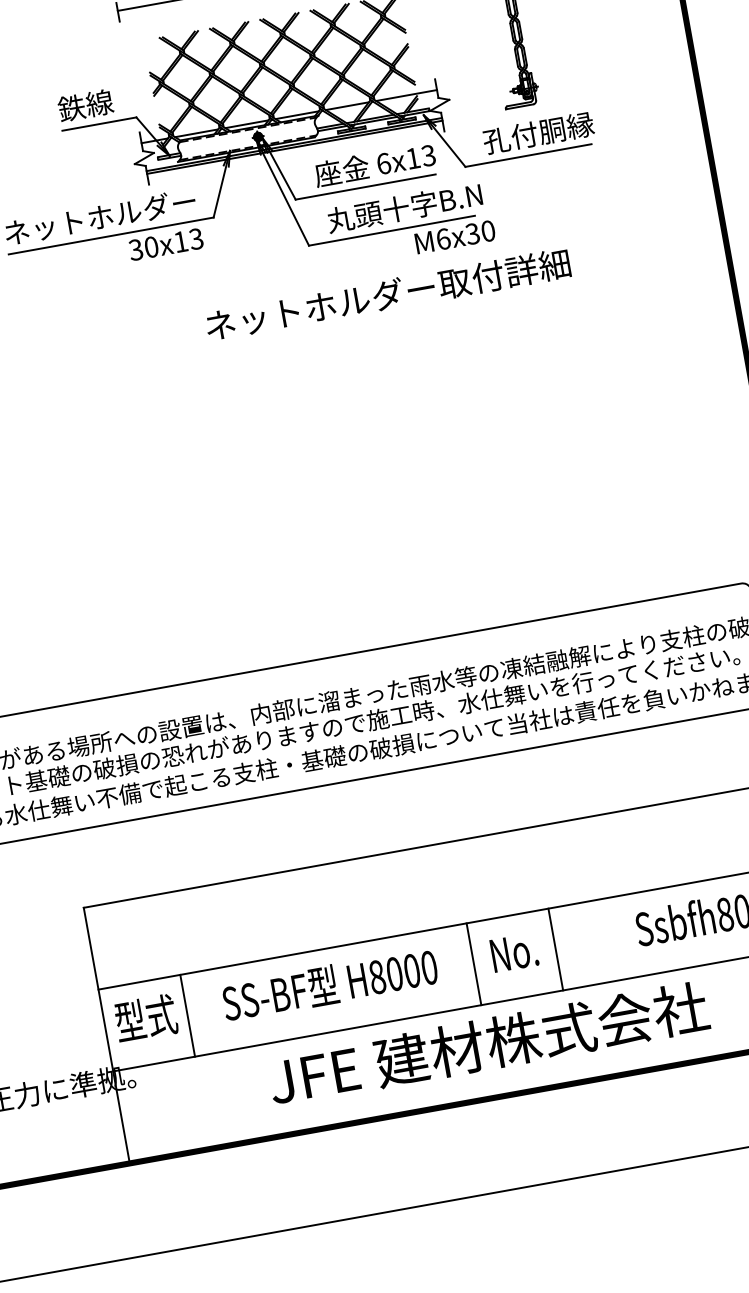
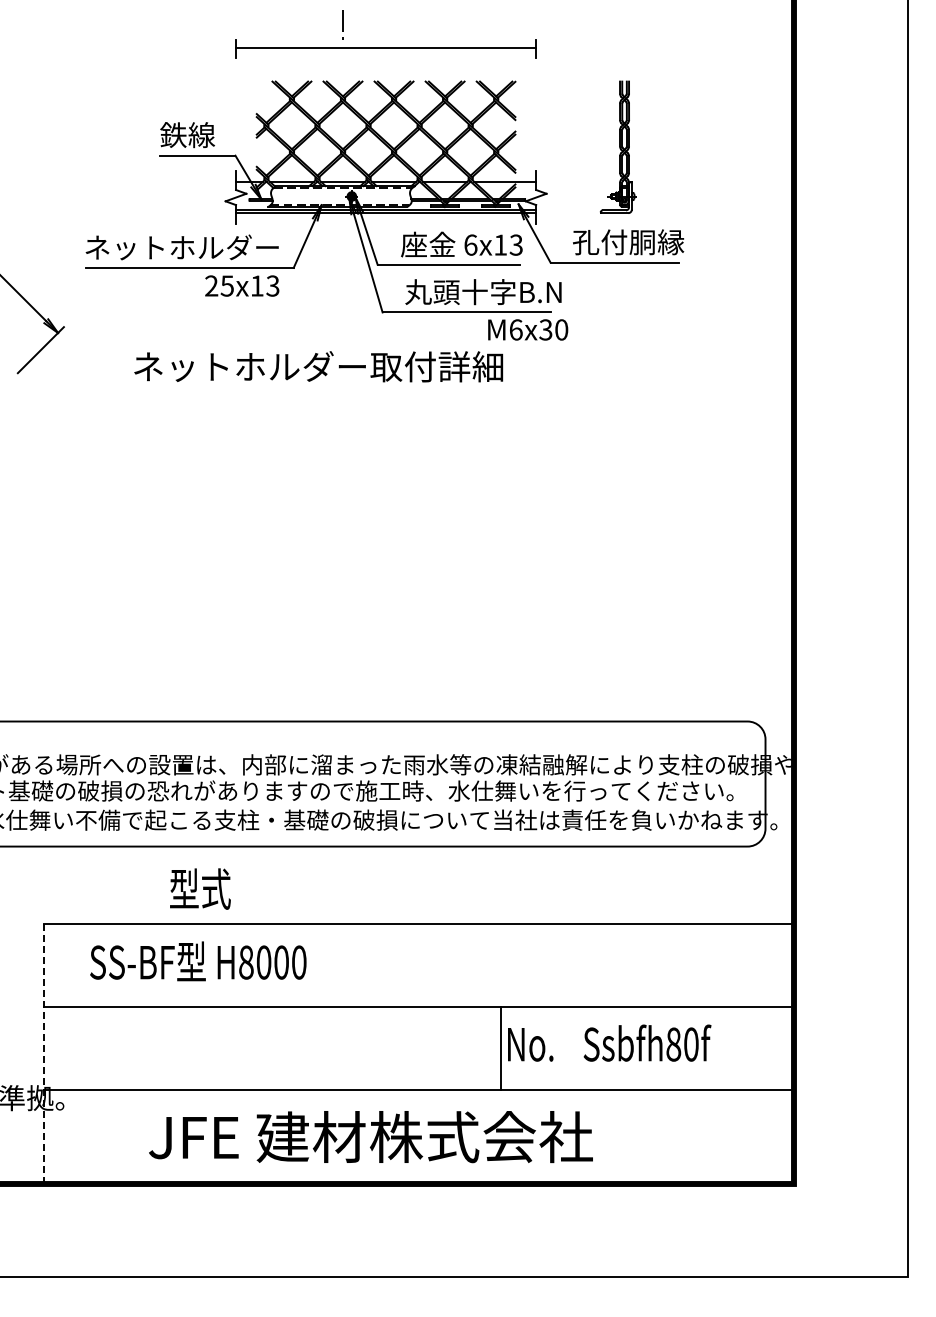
text: (143, 248) -> (219, 285), 30x13 -> 25x13
text: (387, 294) -> (318, 366), moved
text: (514, 952) -> (530, 1044), moved
line: (473, 963) -> (417, 1048), removed
text: (330, 984) -> (198, 961), moved
line: (187, 1015) -> (126, 1048), removed
text: (146, 1017) -> (200, 888), moved
line: (106, 1035) -> (43, 1053), solid -> dashed
text: (488, 1044) -> (370, 1137), moved

